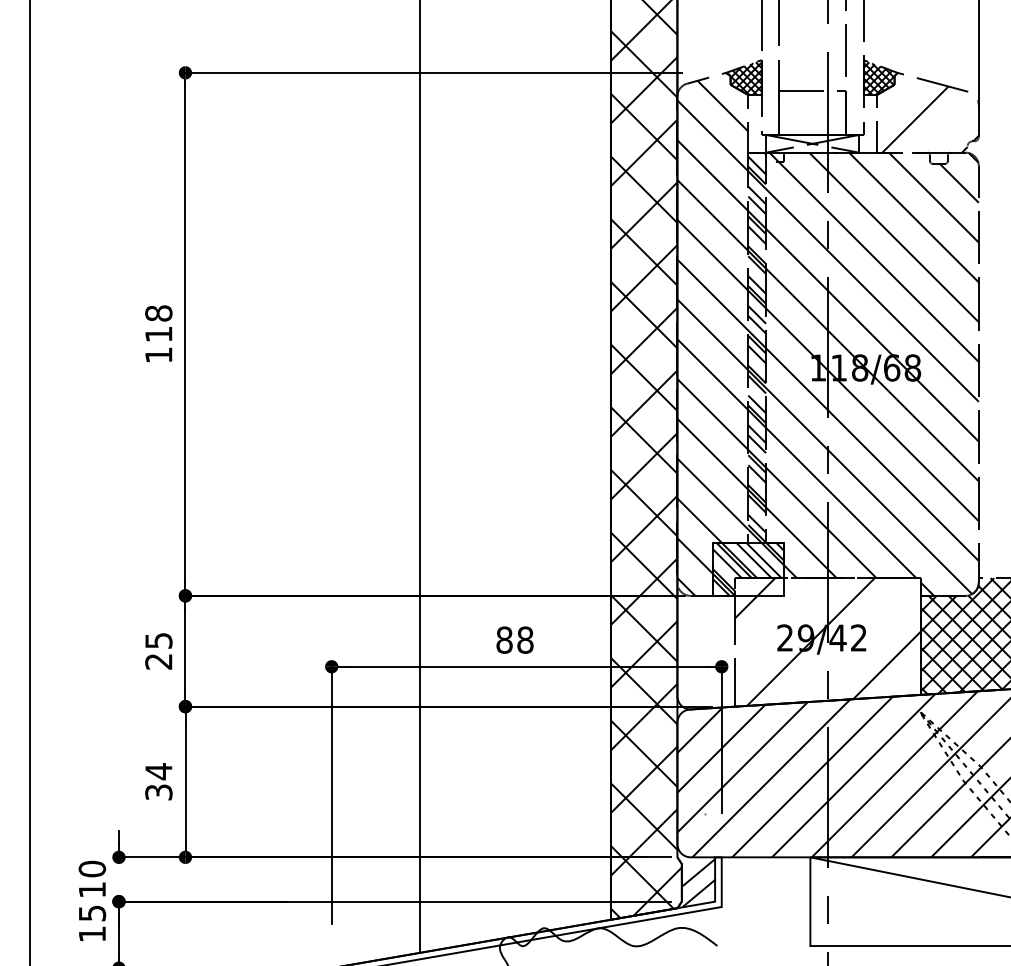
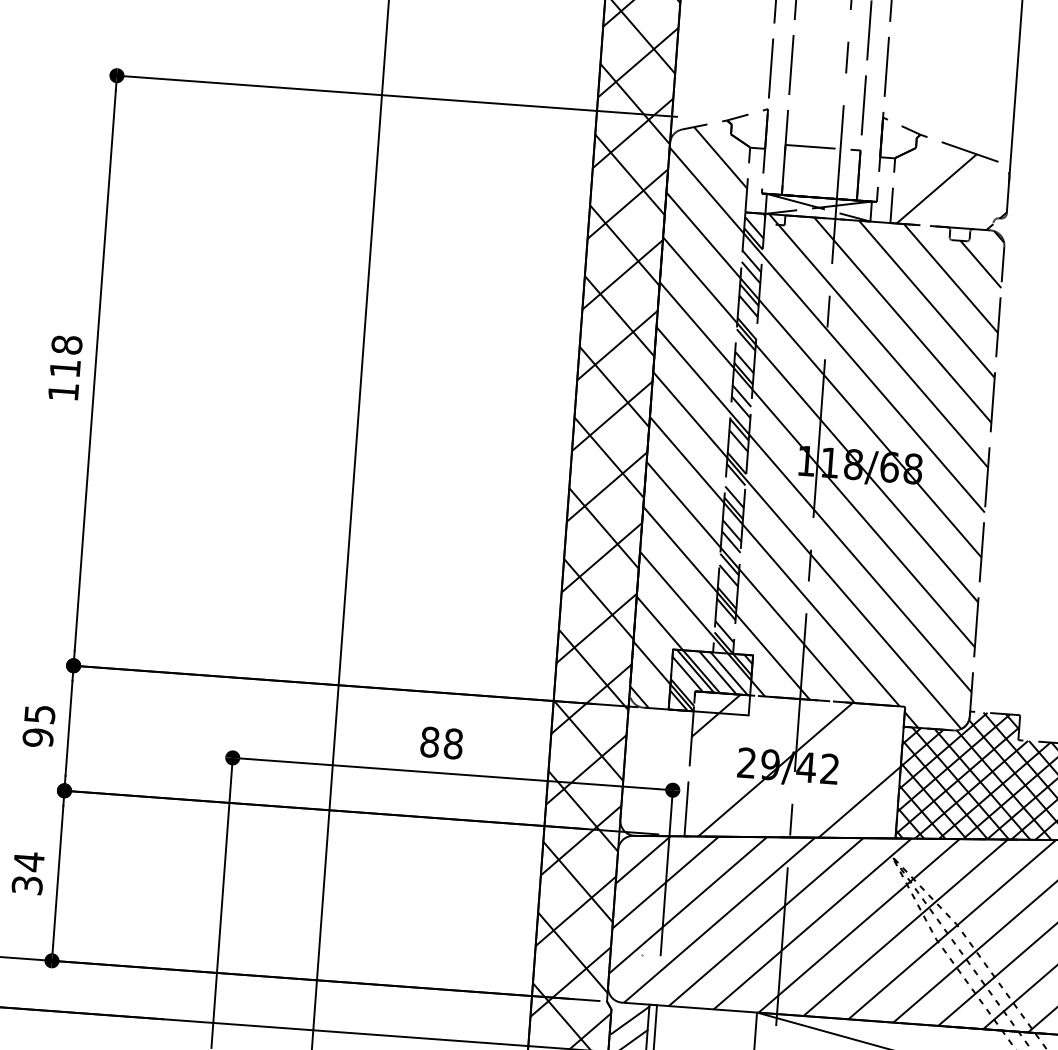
hatch: (743, 77) -> (746, 127), removed
hatch: (880, 77) -> (900, 138), removed
text: (158, 661) -> (37, 737), 25 -> 95

